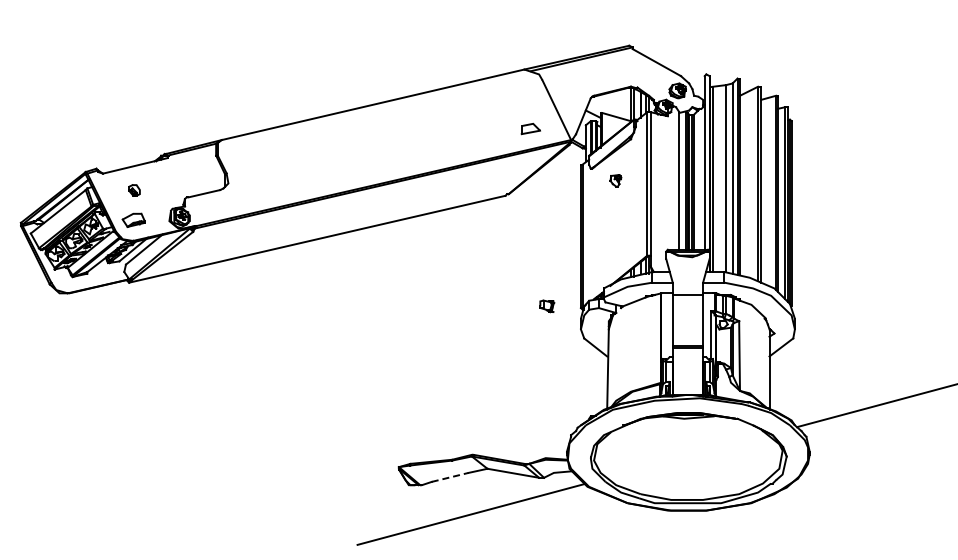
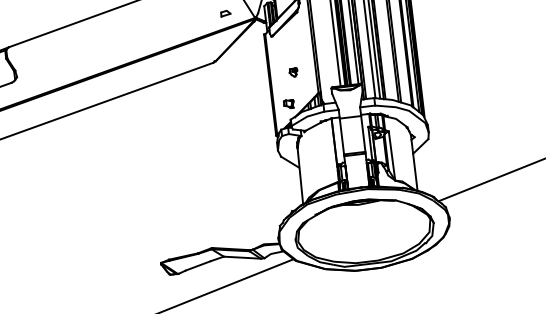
part: (530, 128) -> (225, 13), size x0.71
part: (615, 180) -> (293, 72), moved
part: (547, 306) -> (289, 104), moved
line: (450, 477) -> (198, 265), dashed -> solid

